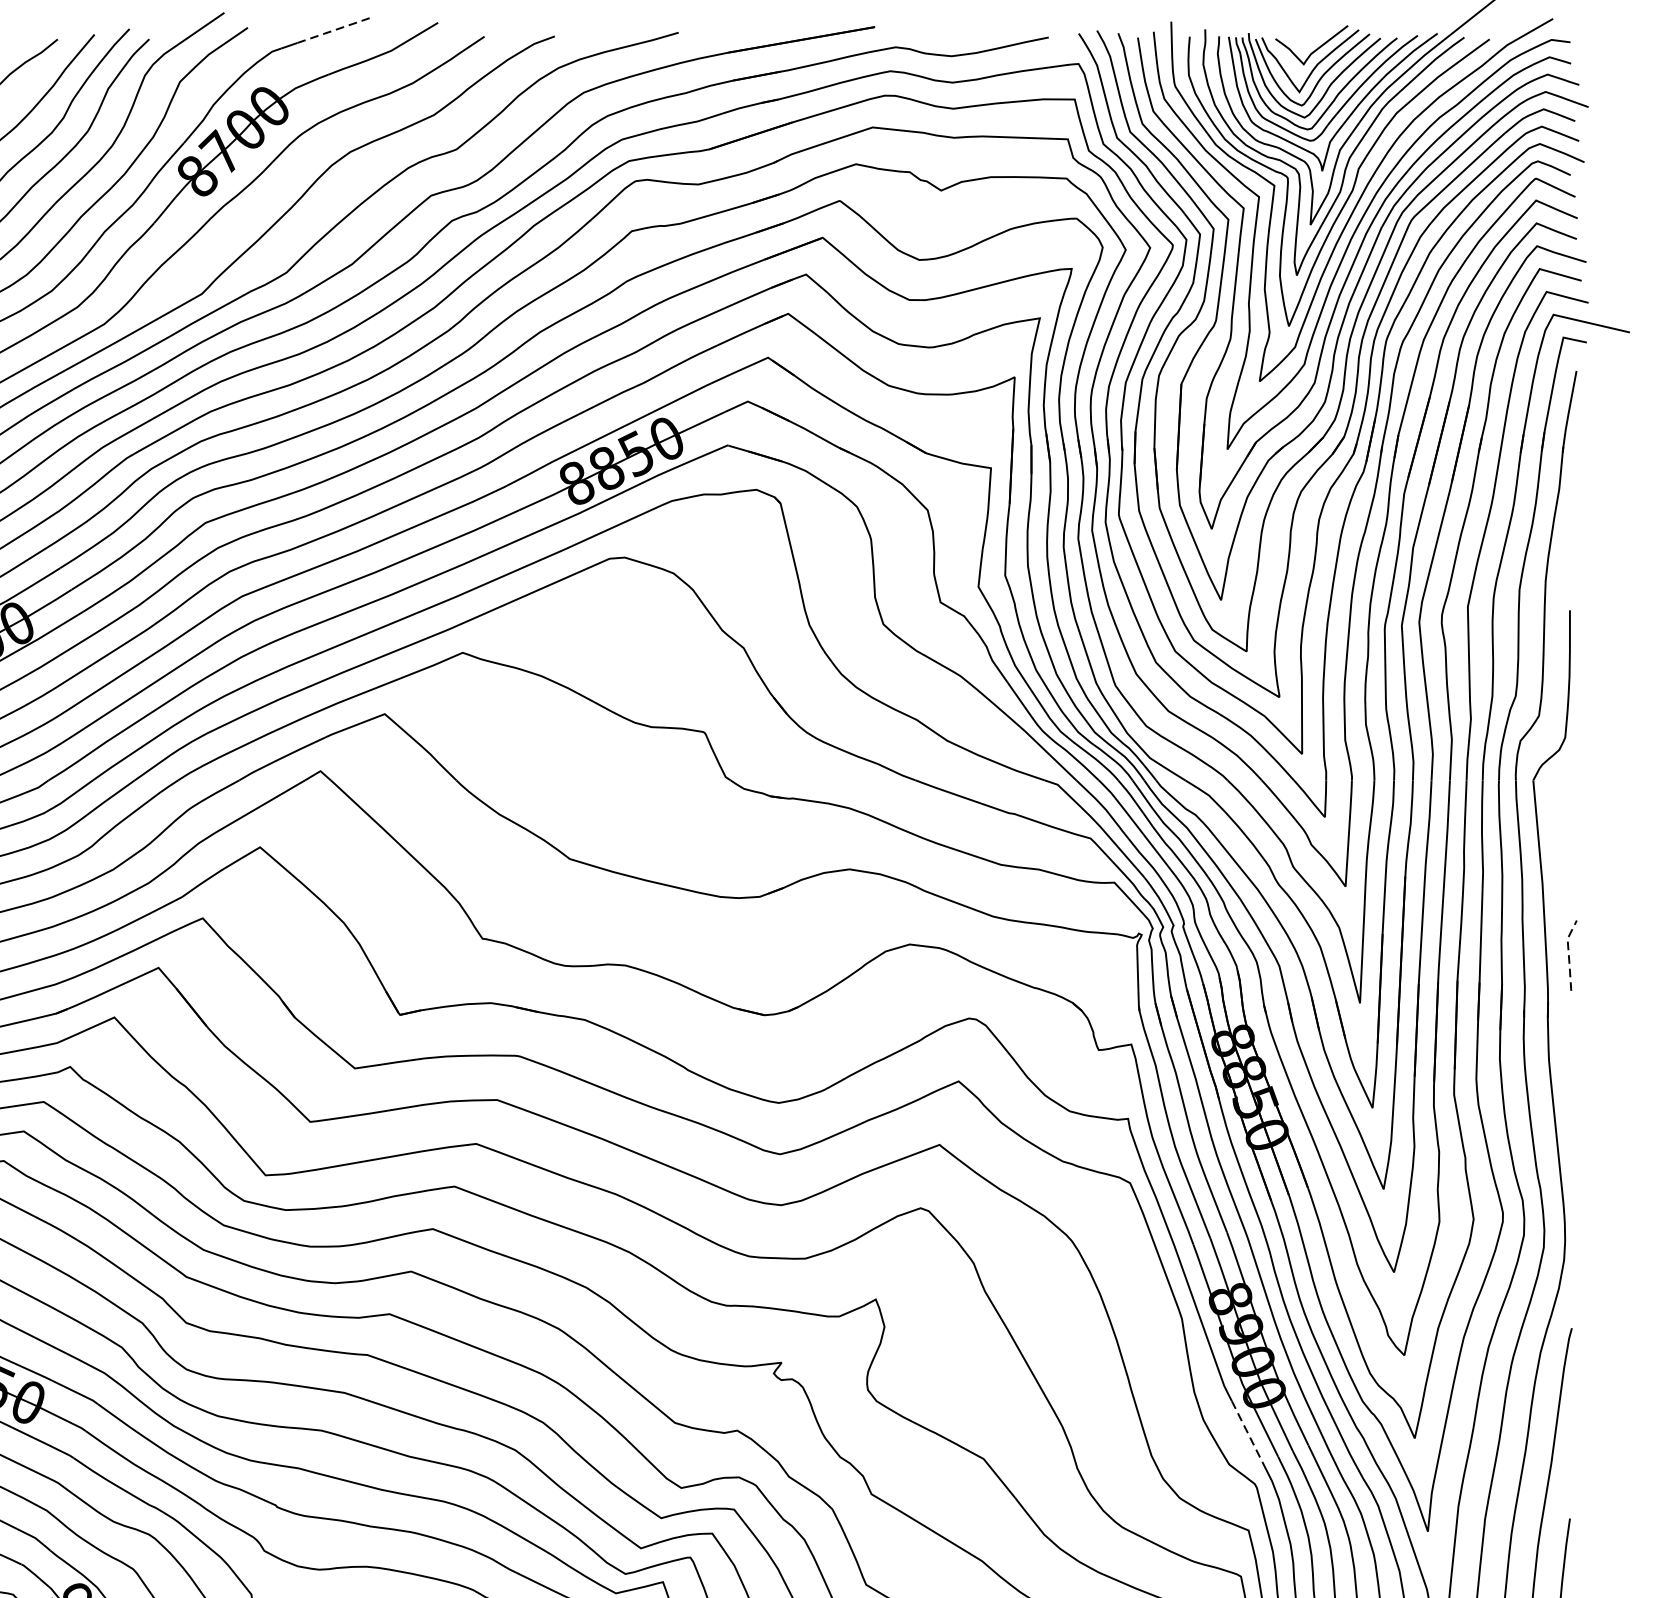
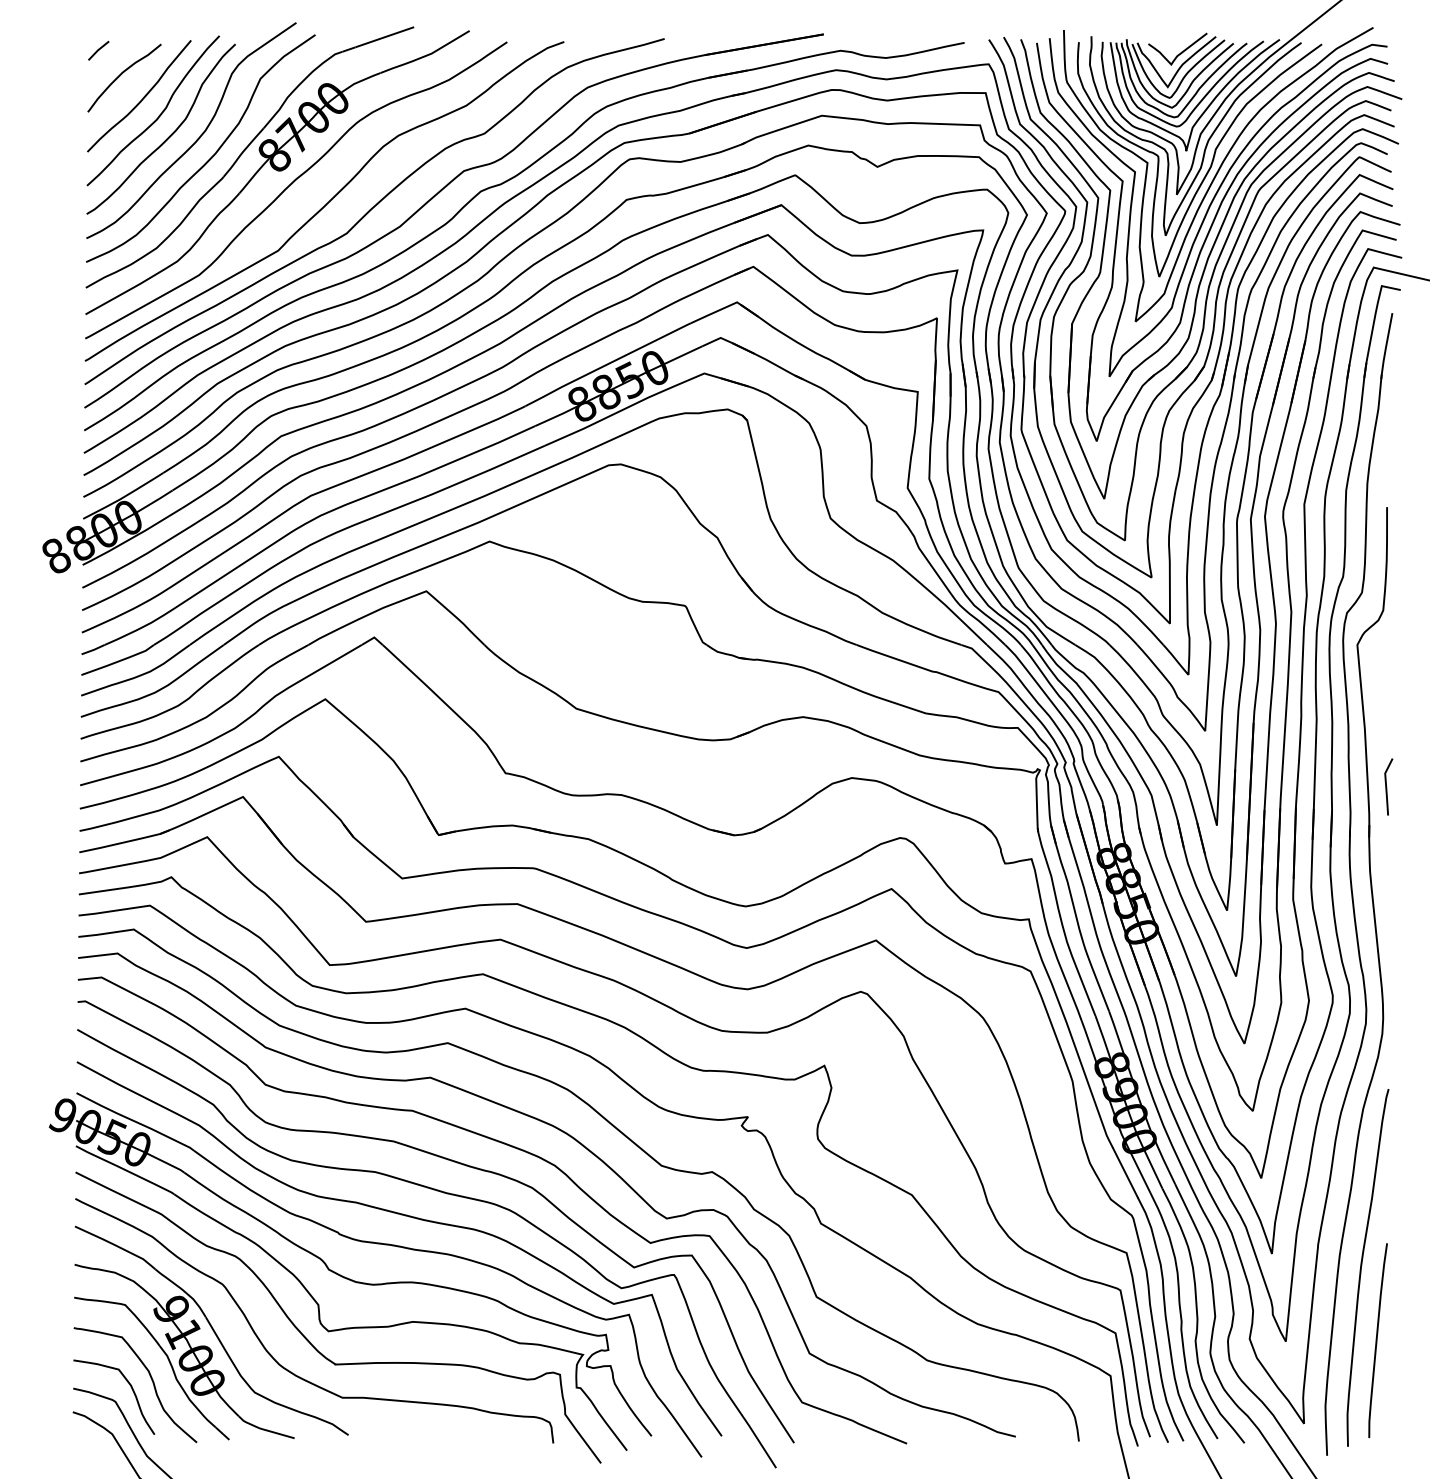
line: (333, 30) -> (384, 37), dashed -> solid
line: (1569, 953) -> (1386, 785), dashed -> solid
line: (1247, 1431) -> (1125, 1172), dashed -> solid

